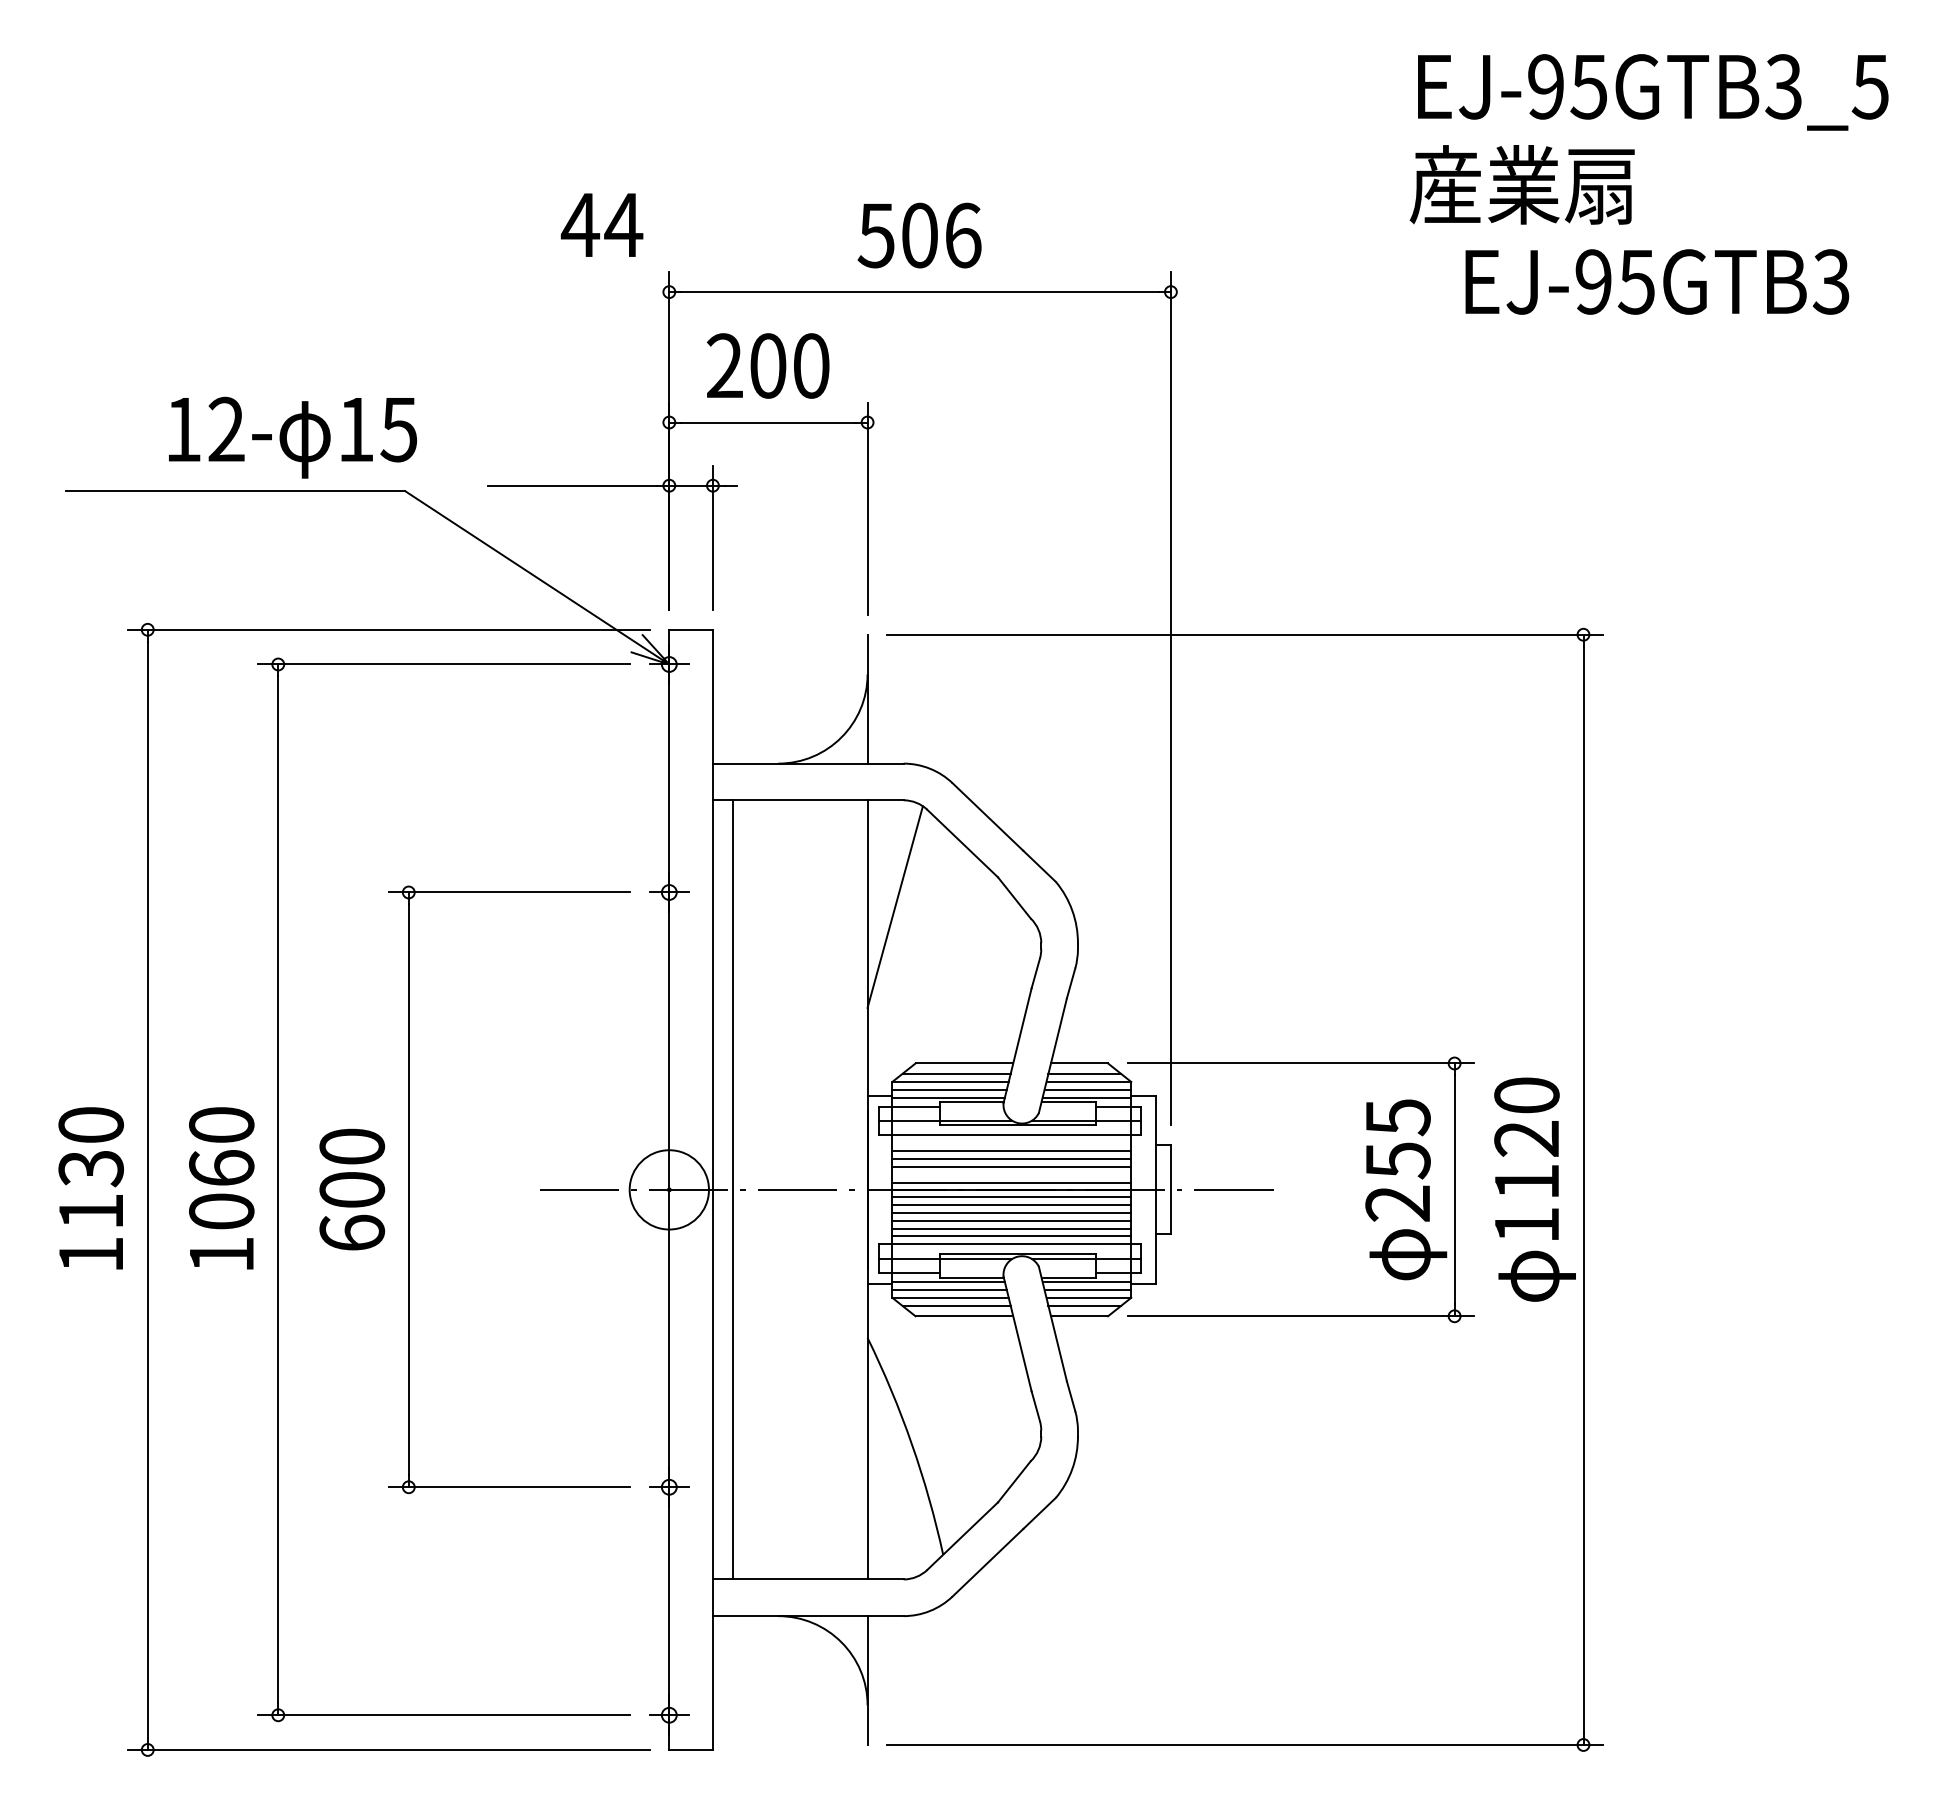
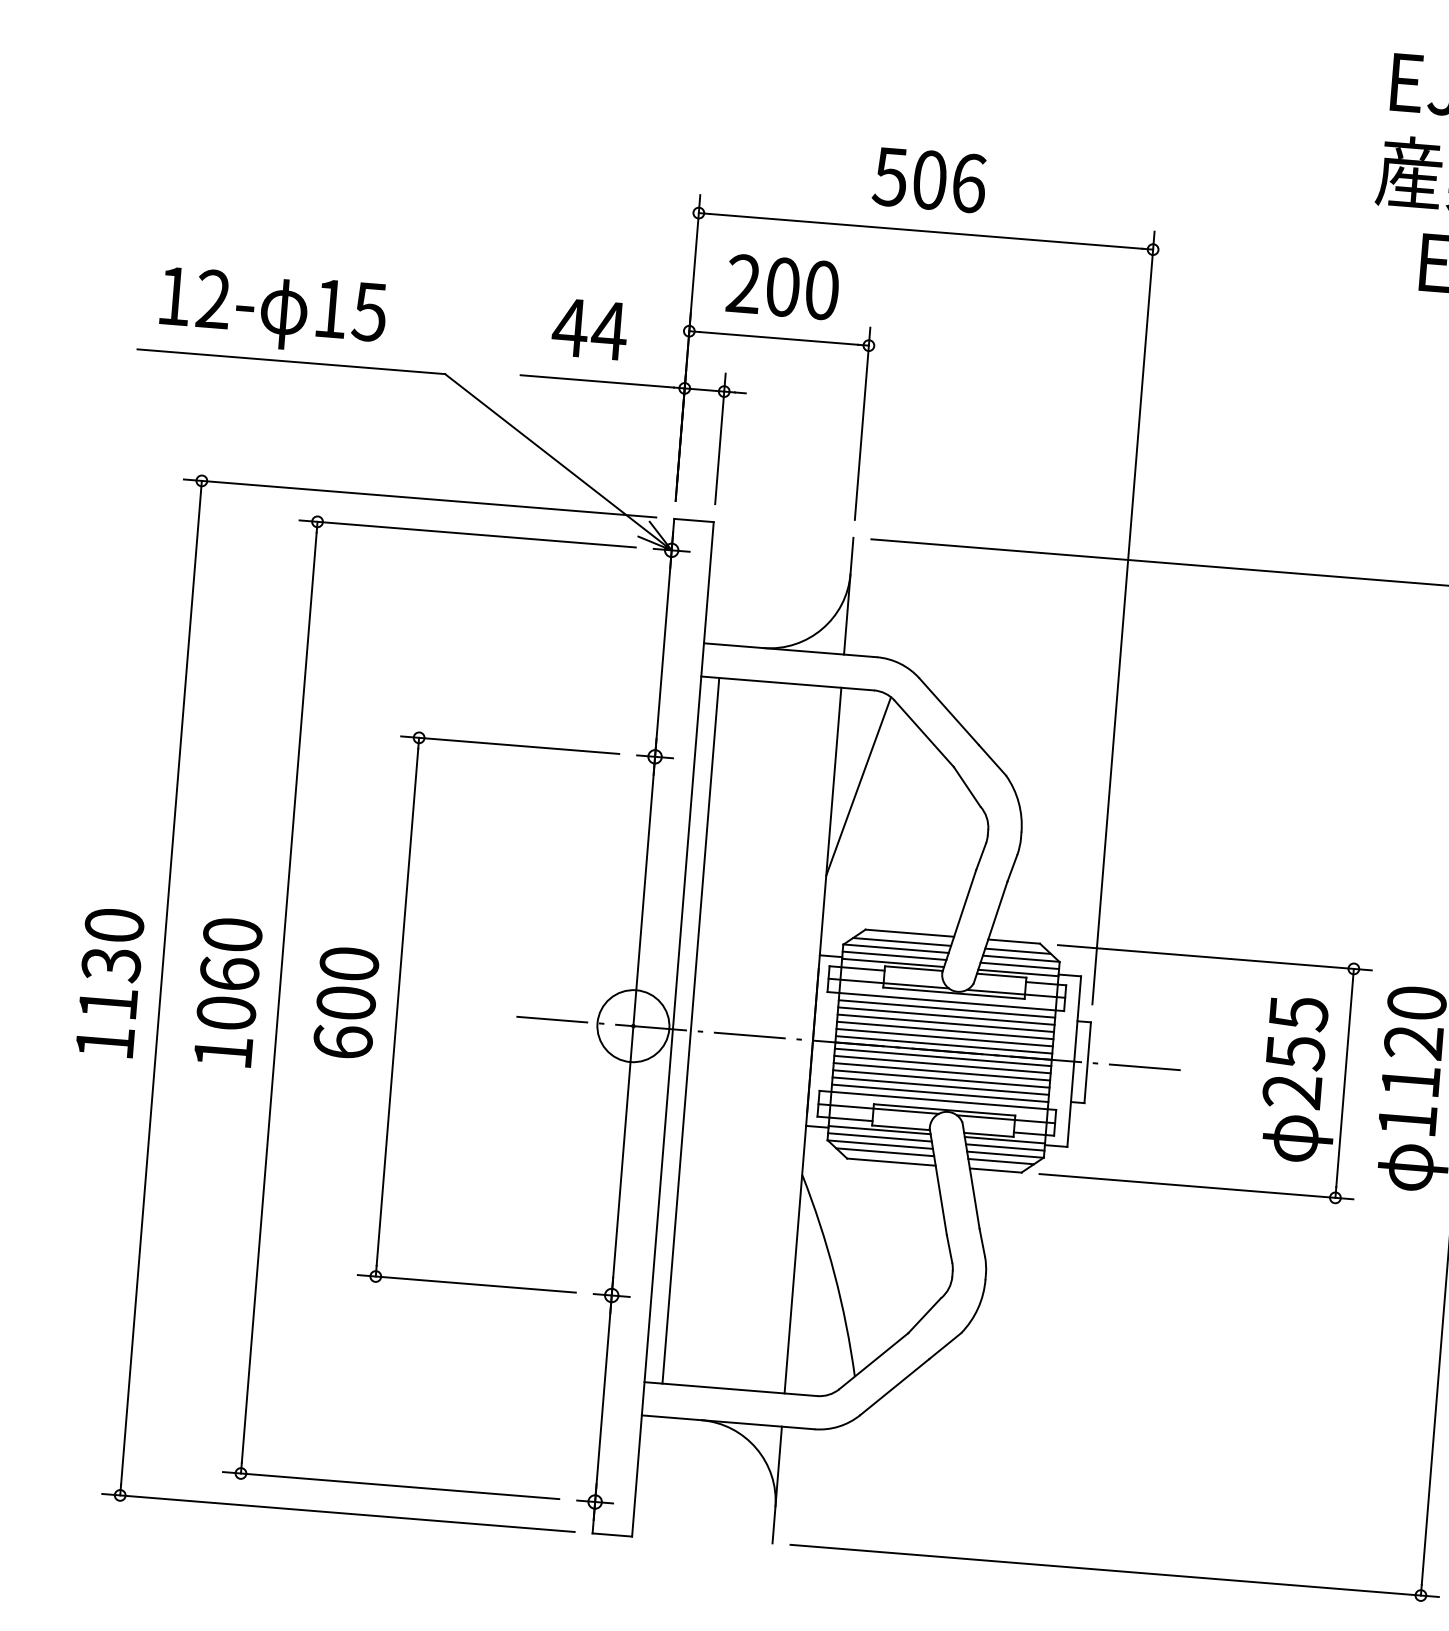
text: (601, 224) -> (589, 328), moved
text: (292, 437) -> (272, 311), moved
line: (1011, 1143) -> (946, 1009), added
line: (1011, 1175) -> (944, 1038), added

